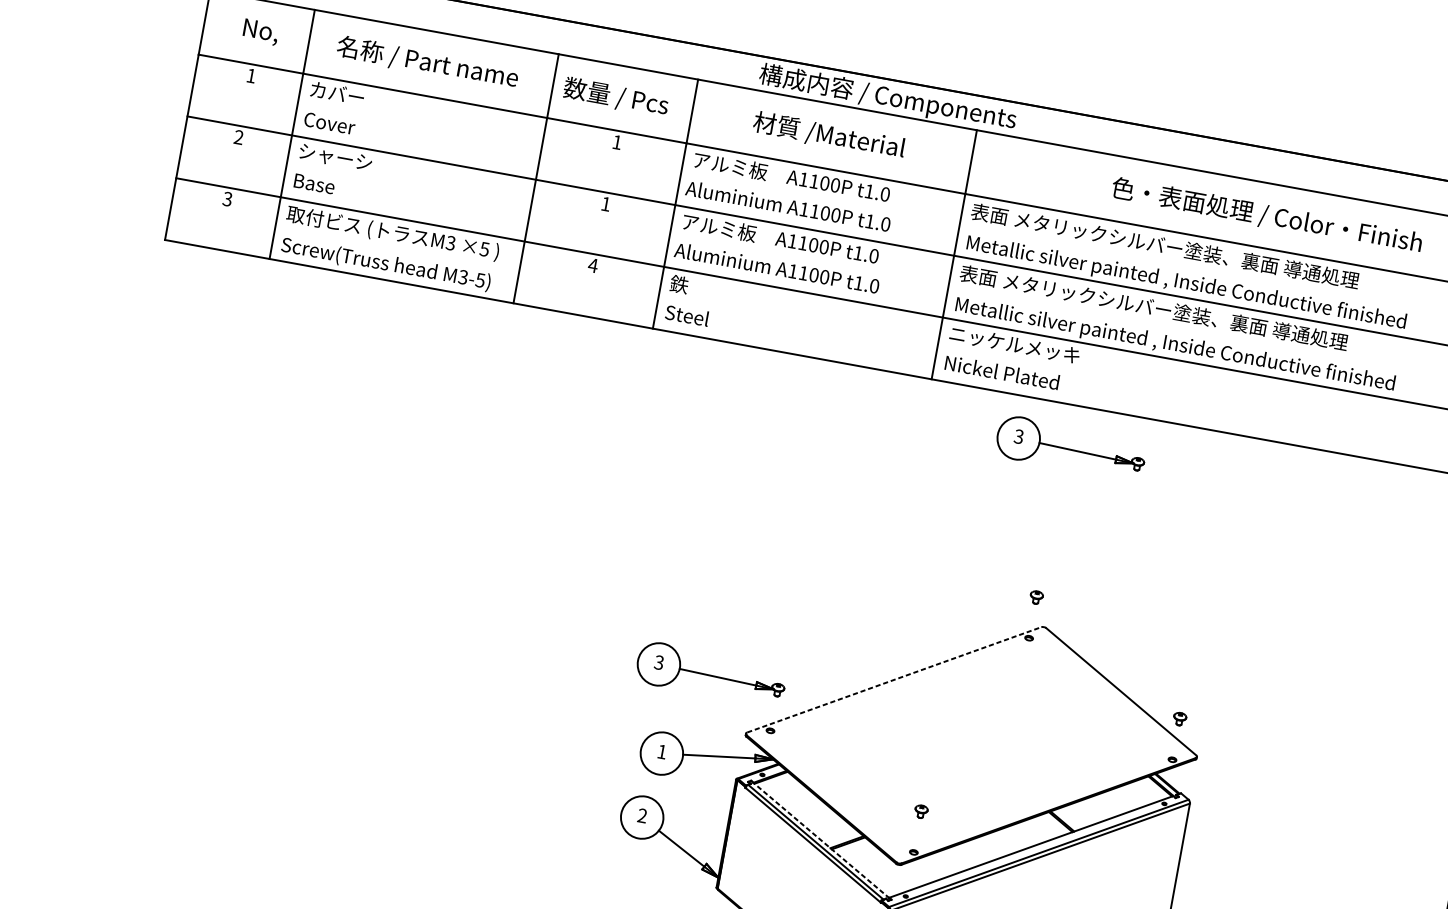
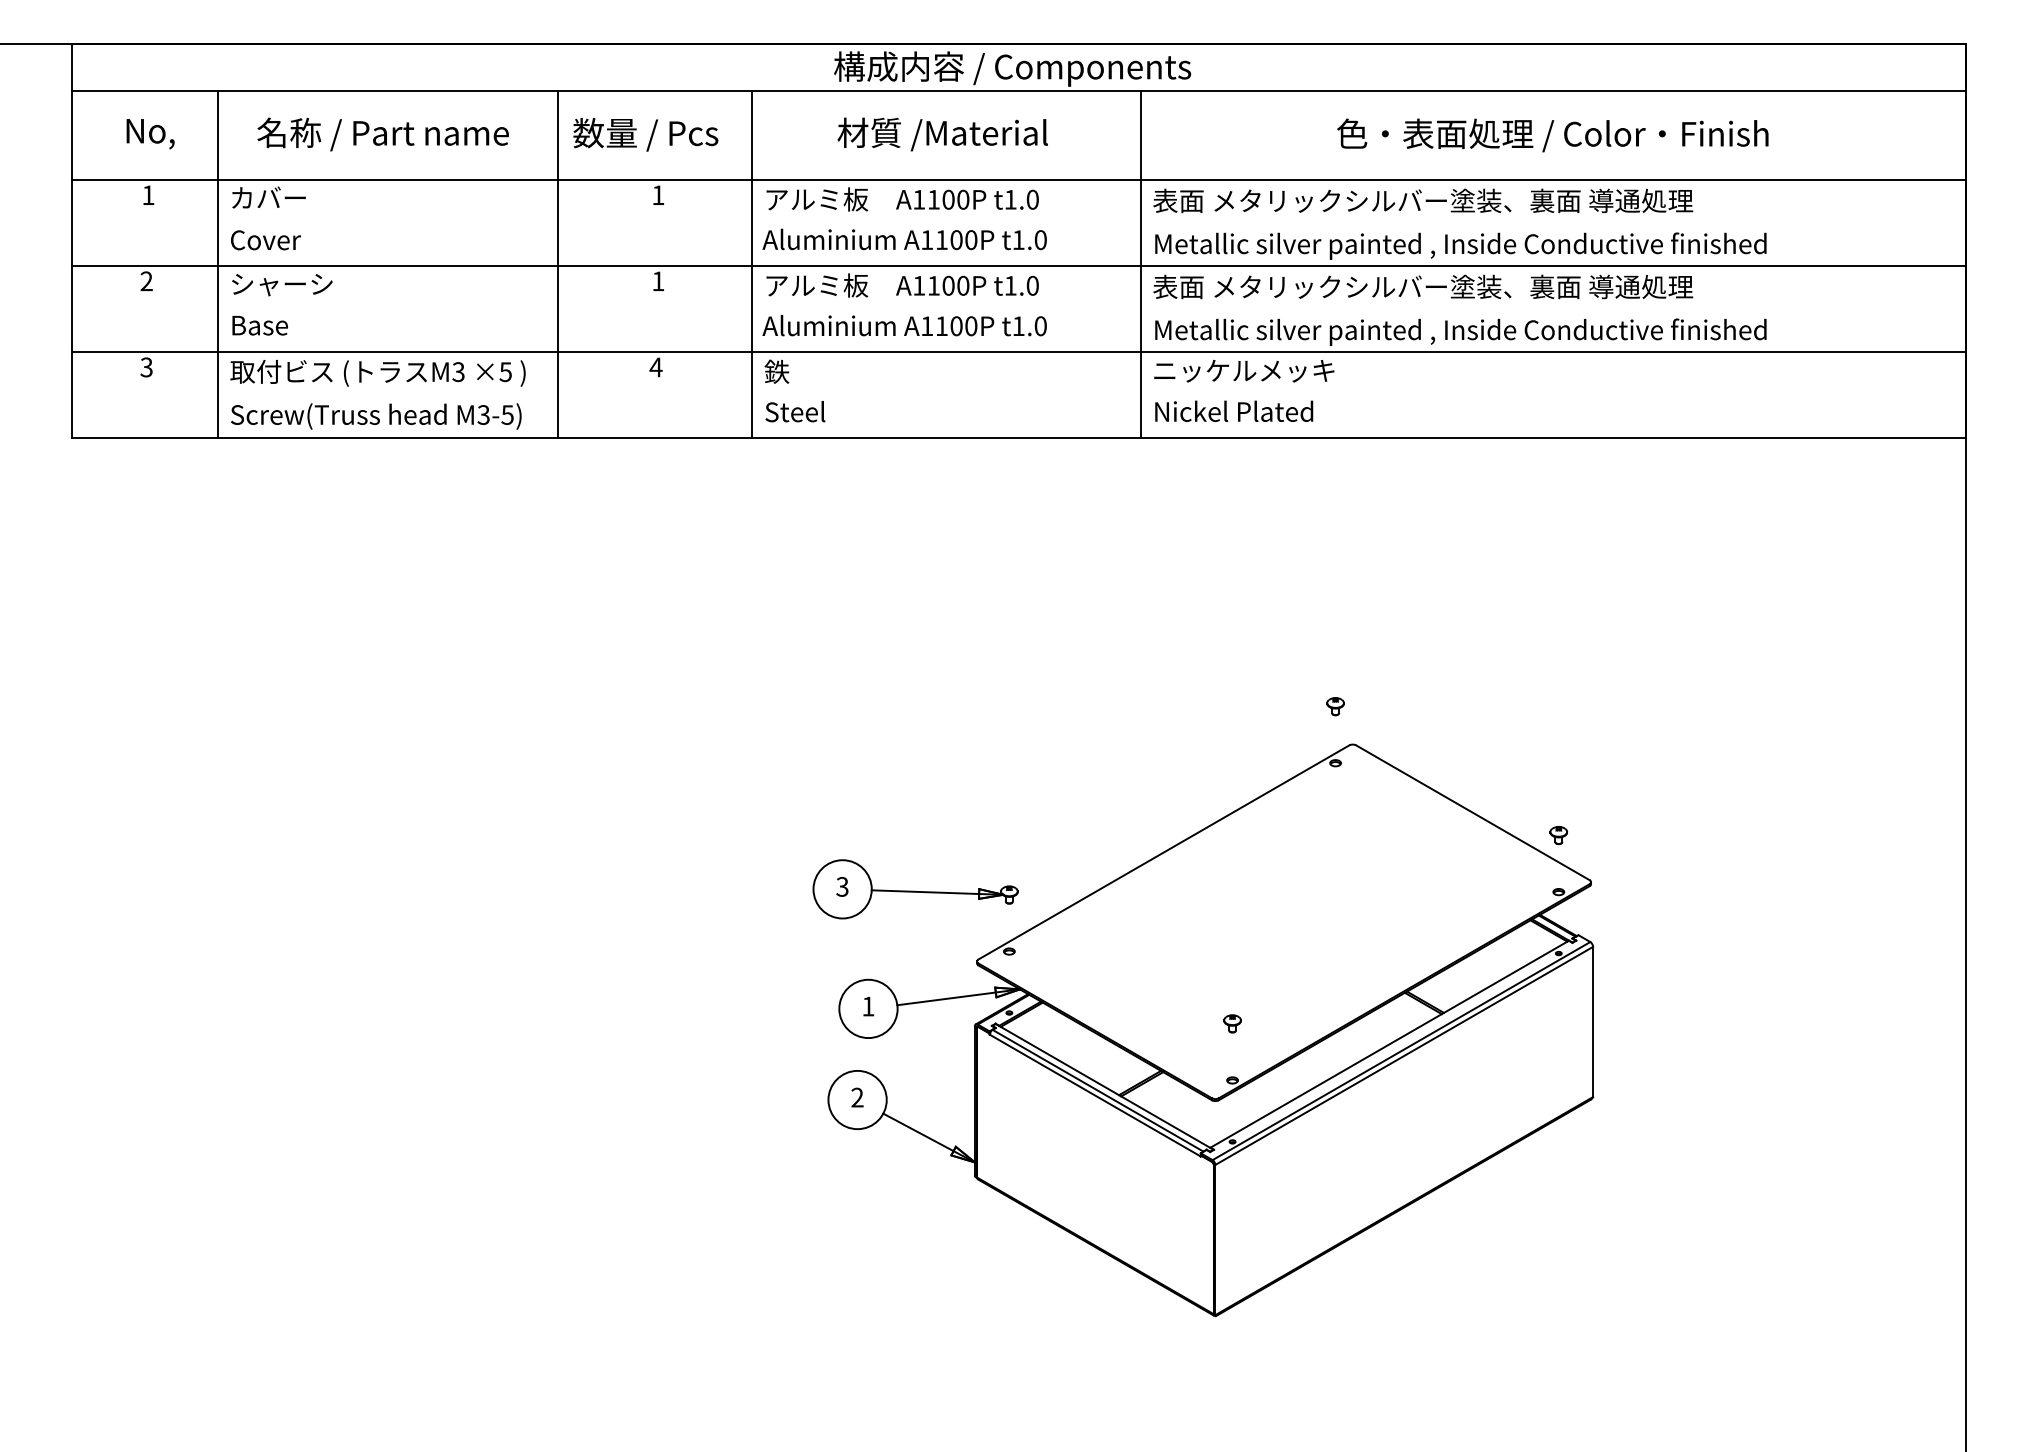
part: (1071, 448) -> (1345, 496), removed
line: (894, 679) -> (1164, 852), dashed -> solid
line: (821, 840) -> (1104, 1086), dashed -> solid

